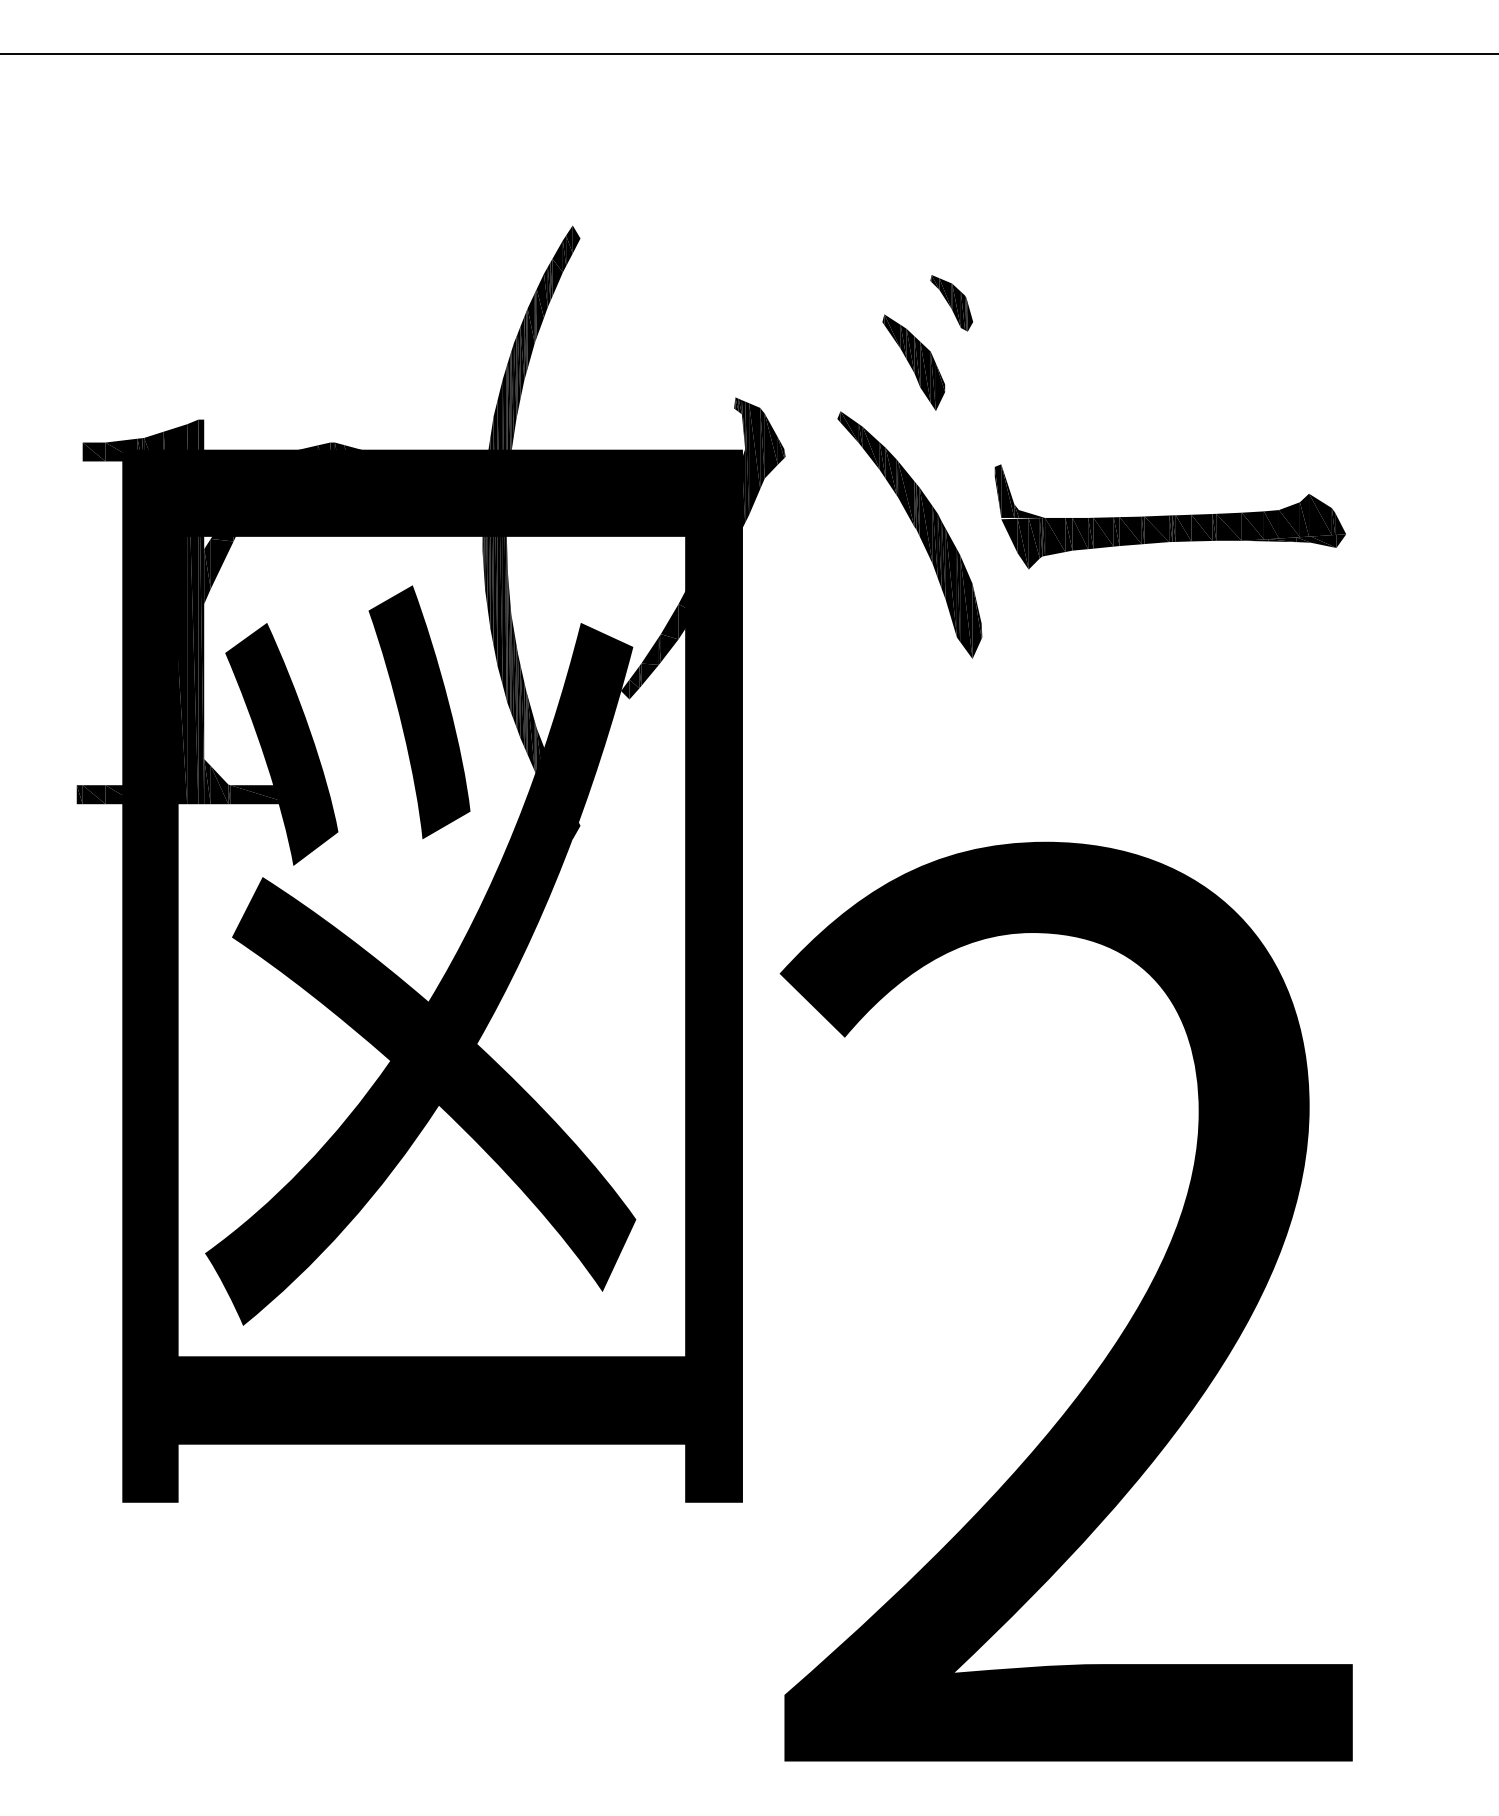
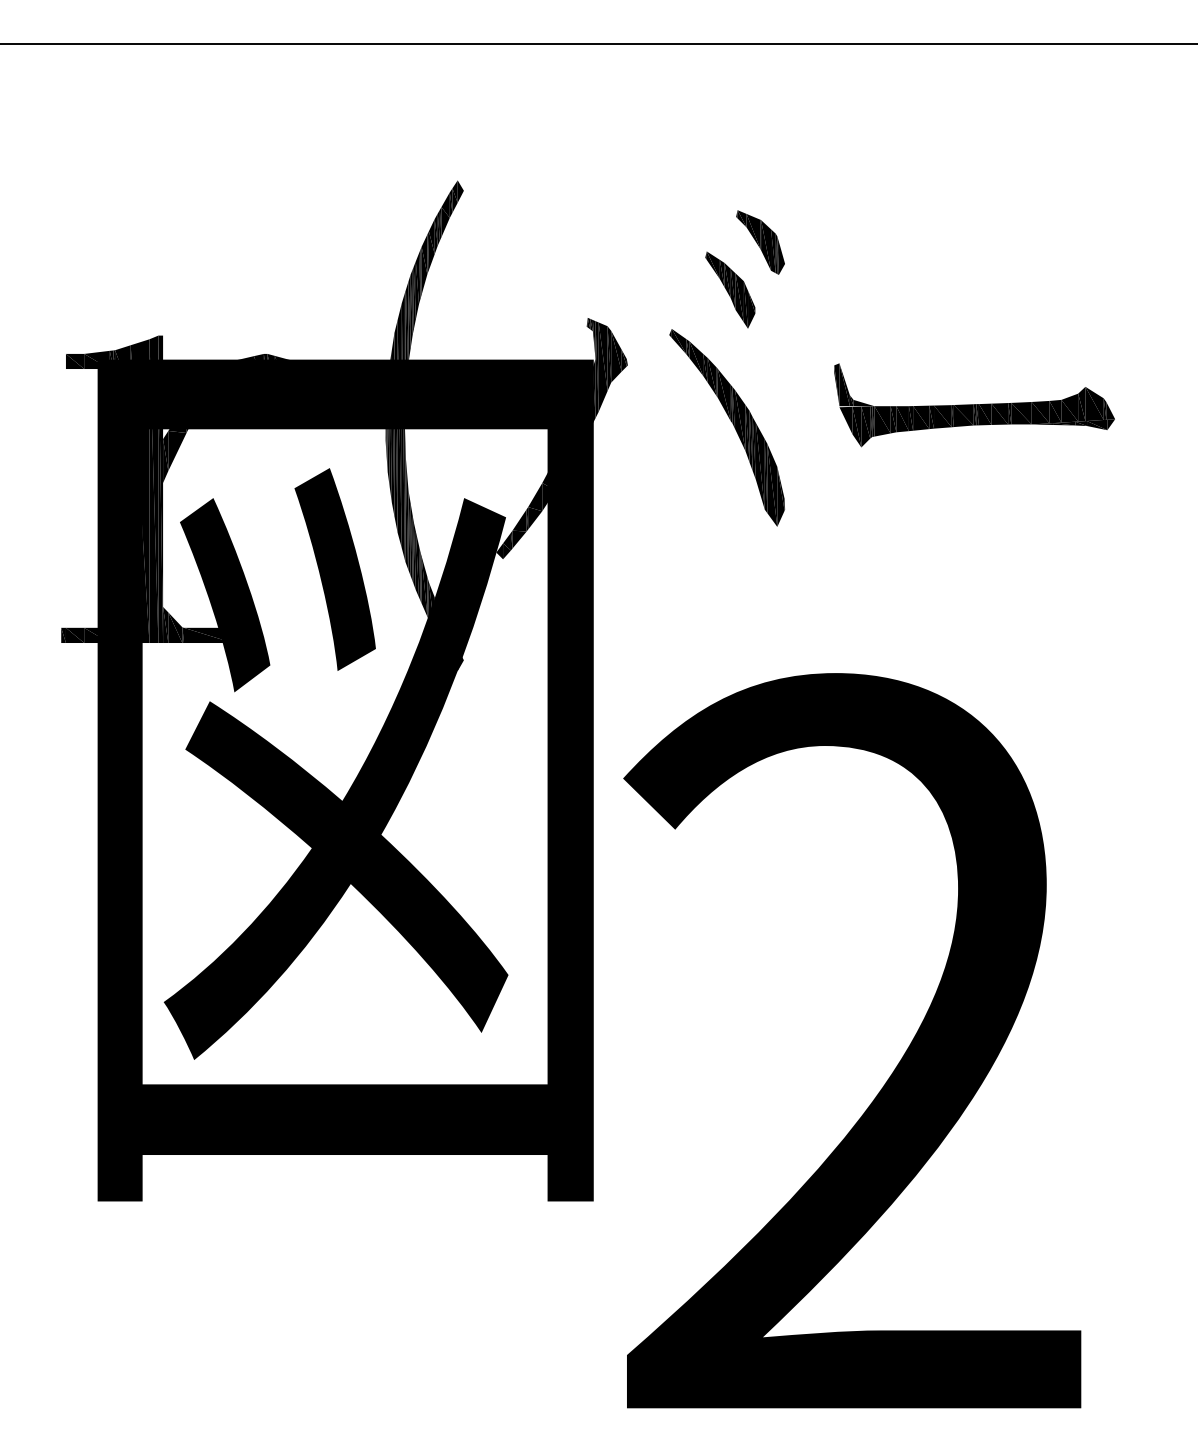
part: (951, 303) -> (760, 242), size x1.43
part: (1169, 516) -> (973, 405), moved

